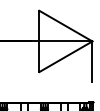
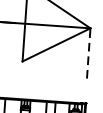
line: (92, 61) -> (88, 53), solid -> dashed

